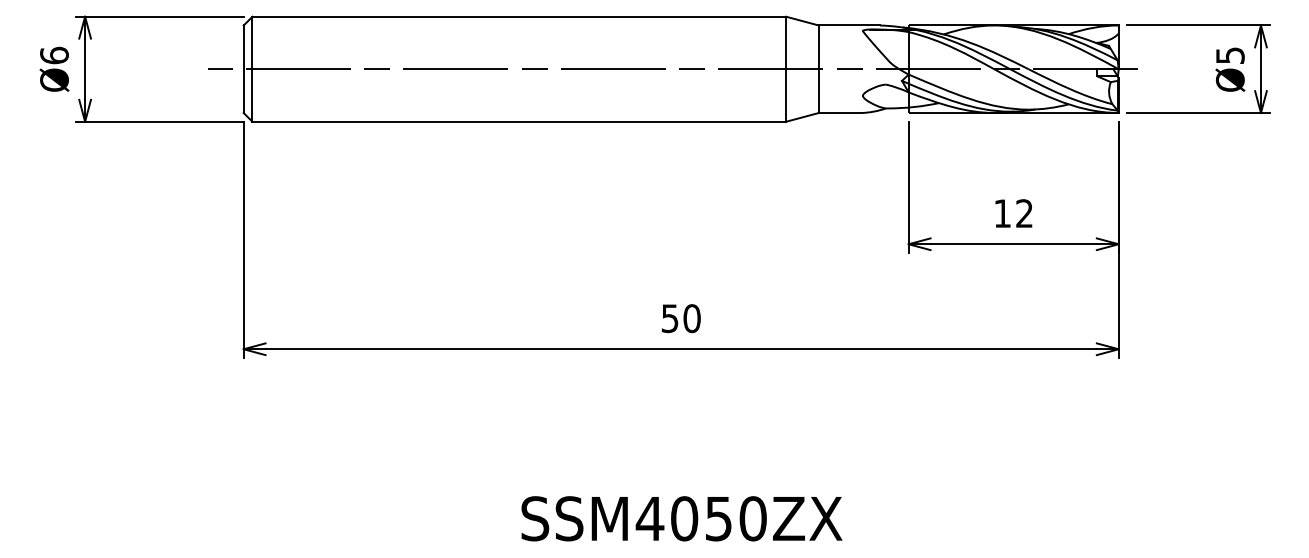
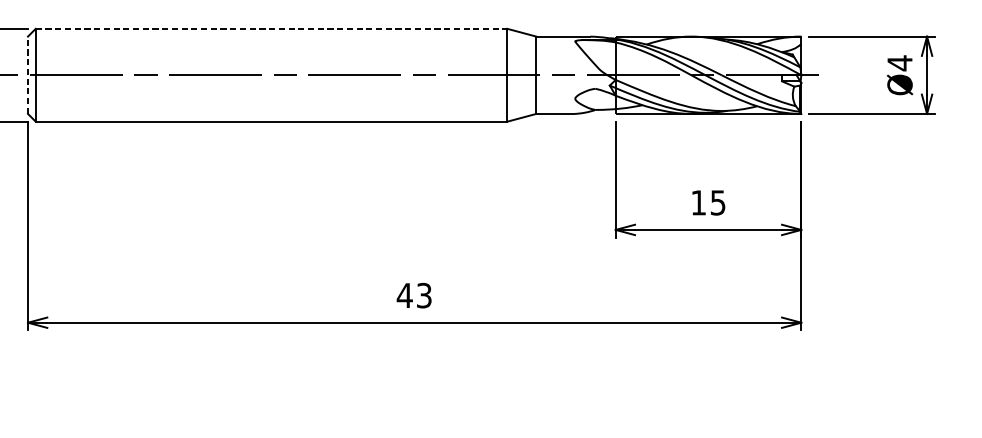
line: (519, 16) -> (271, 28), solid -> dashed
text: (1230, 55) -> (900, 63), Ø5 -> Ø4
line: (243, 69) -> (27, 75), solid -> dashed
text: (1024, 213) -> (718, 202), 12 -> 15
text: (680, 318) -> (414, 295), 50 -> 43

